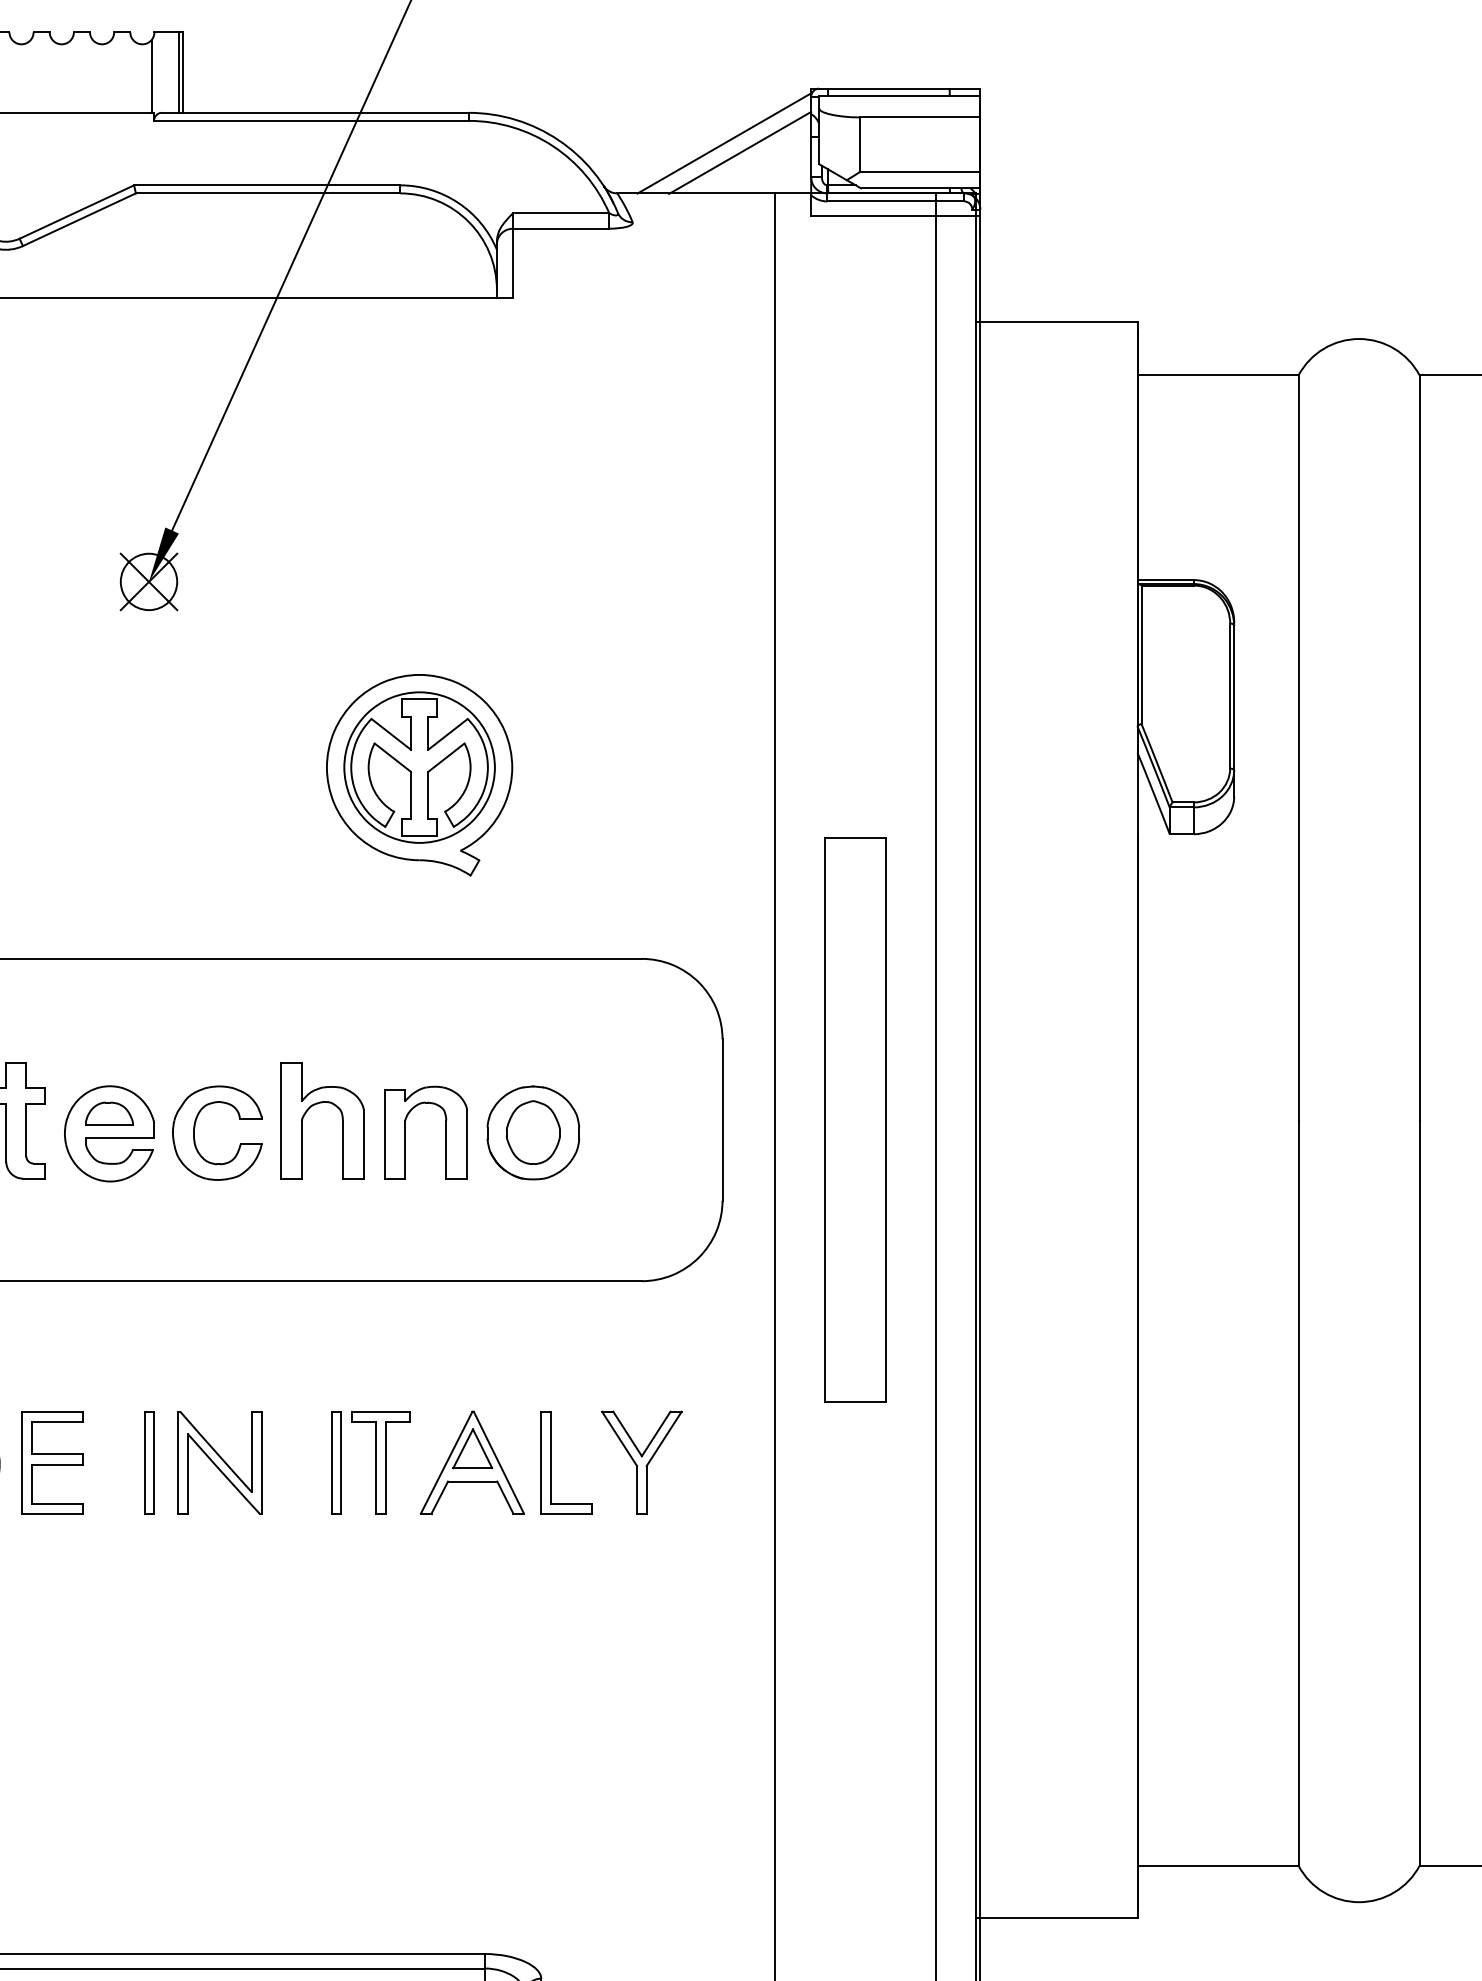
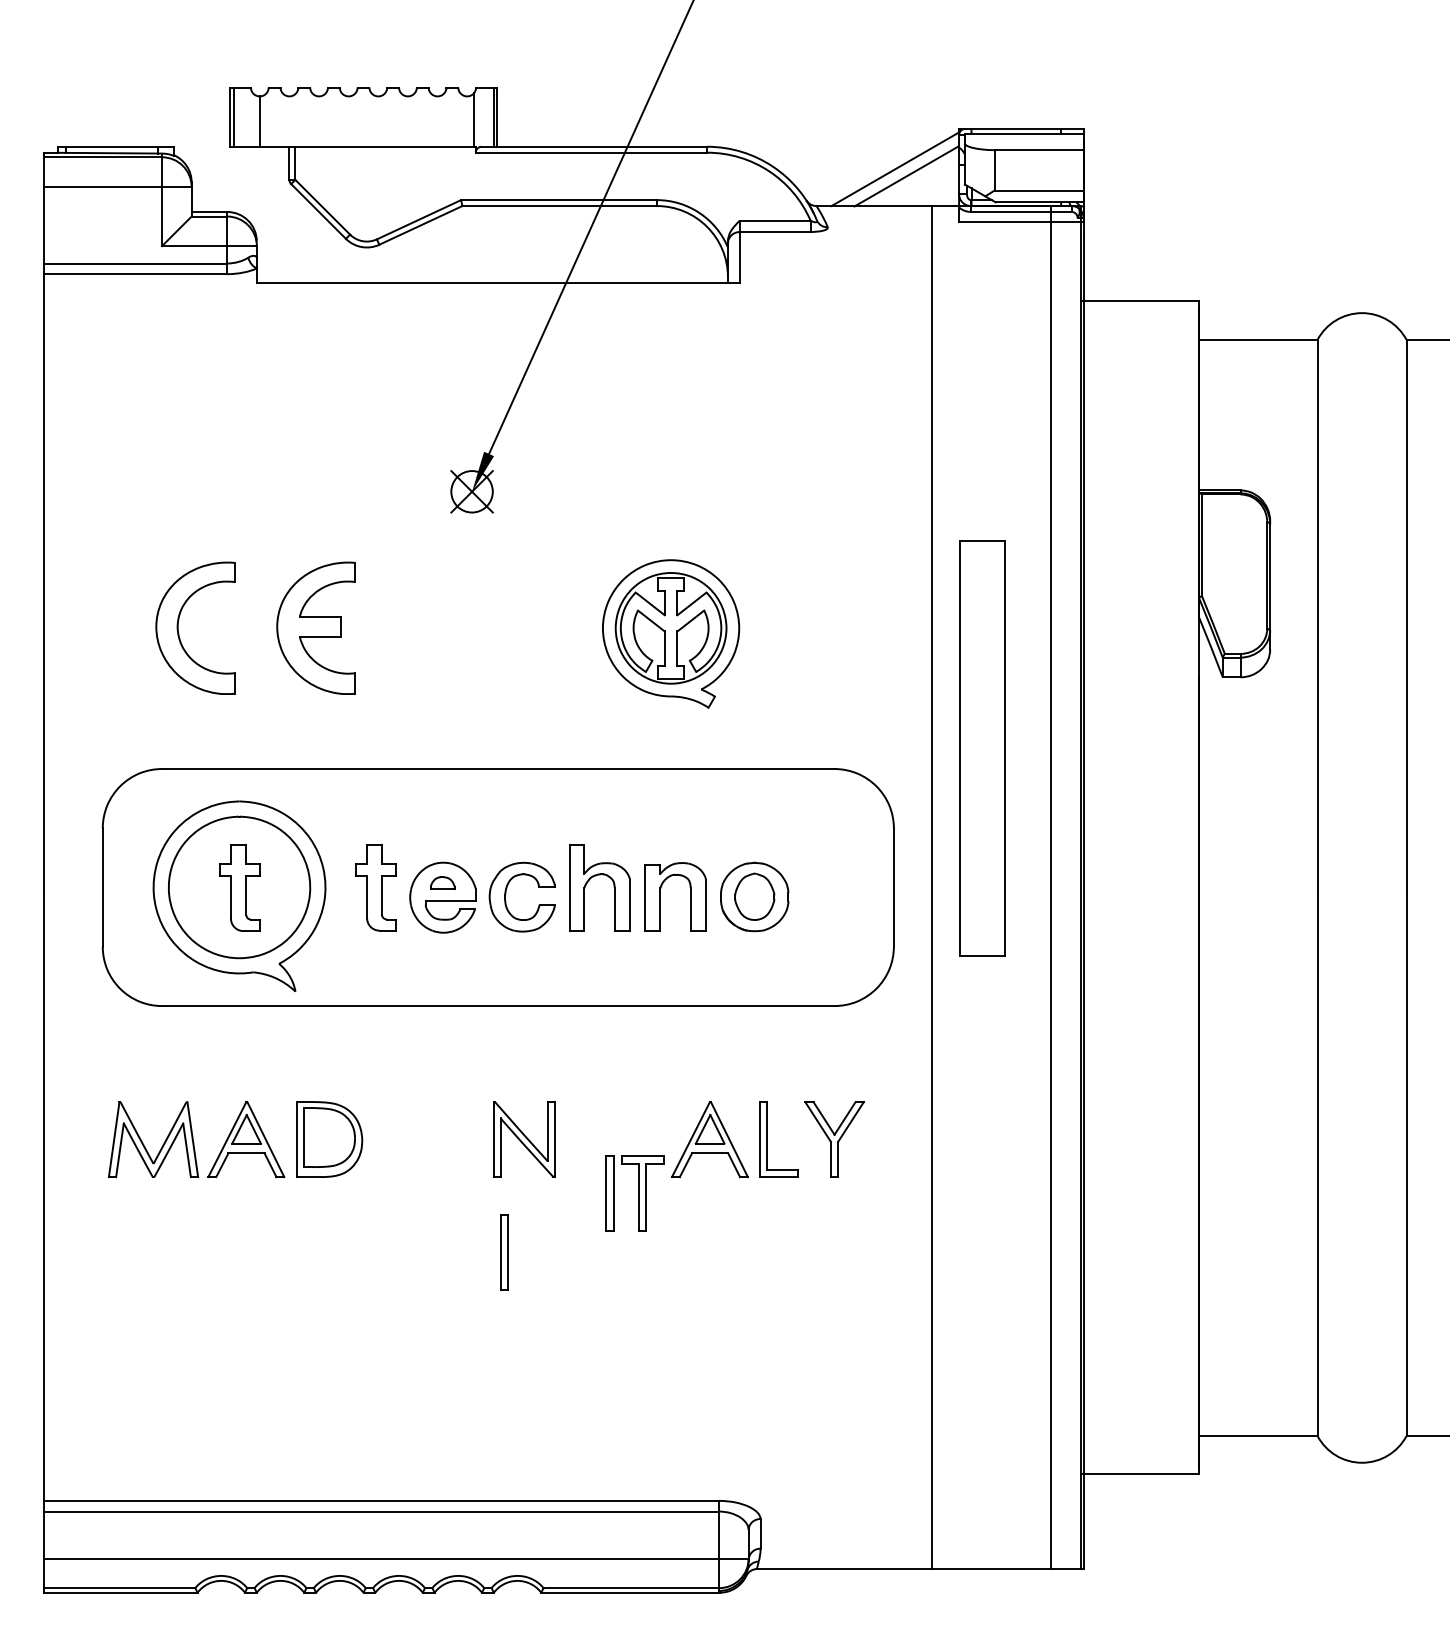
part: (108, 1113) -> (442, 882), size x0.7
part: (855, 1119) -> (982, 748), moved
part: (53, 1462) -> (401, 1139), removed
part: (149, 1462) -> (504, 1252), moved
part: (369, 1462) -> (634, 1193), moved

